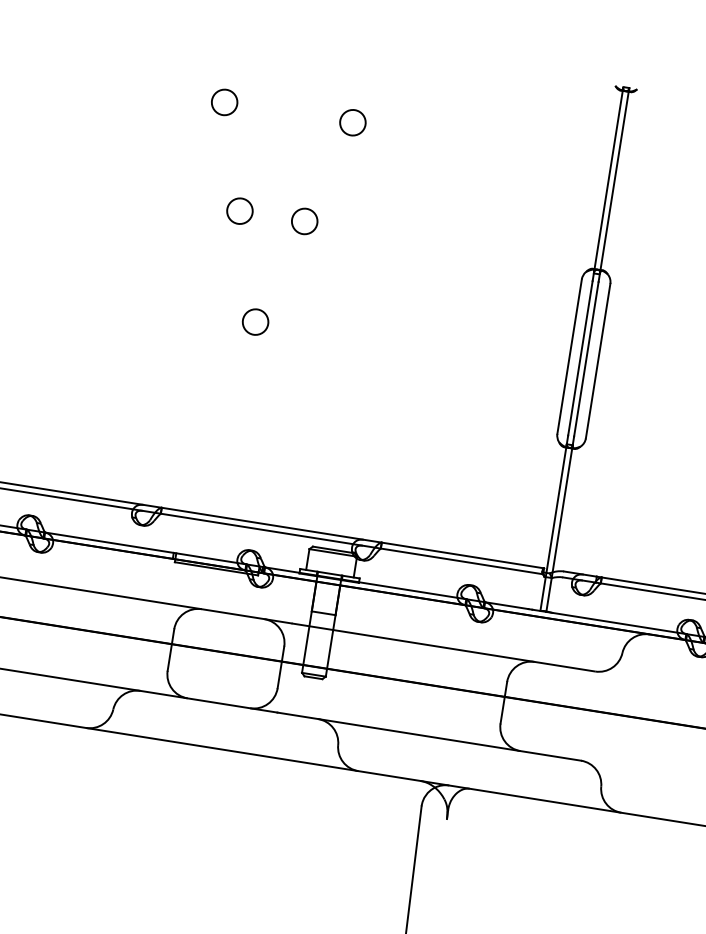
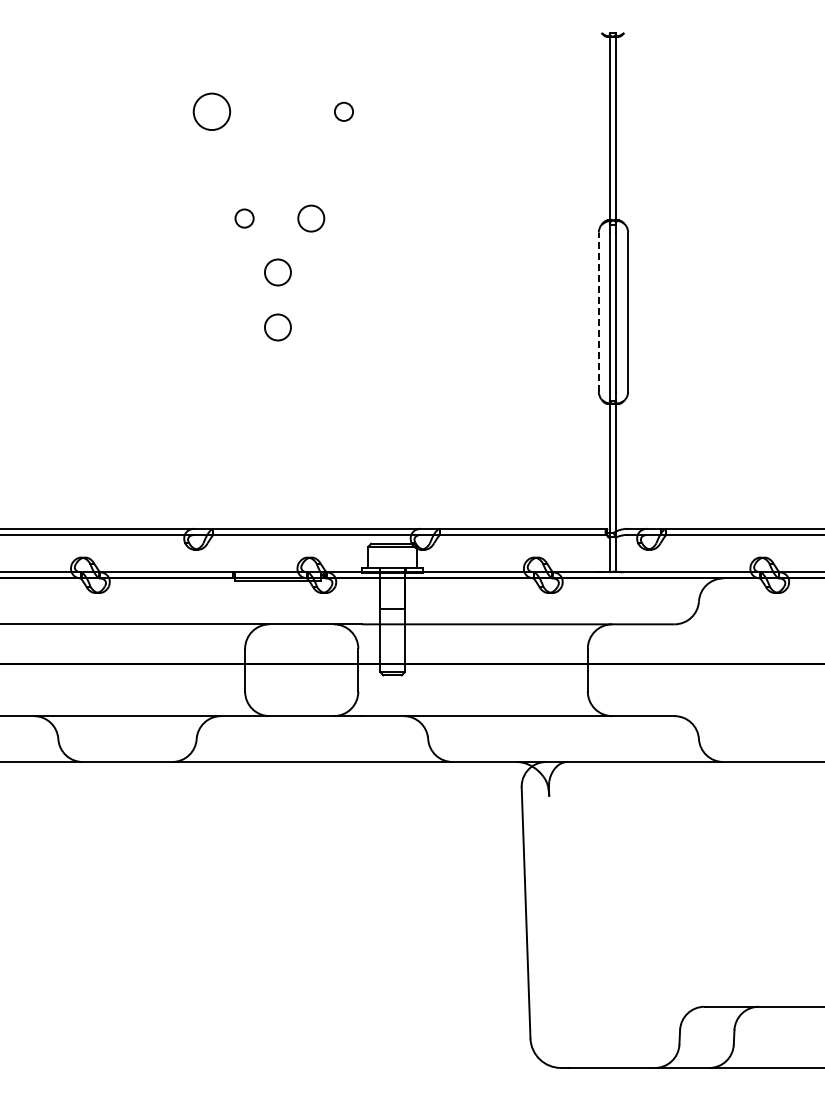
circle: (224, 102) -> (211, 111), size x1.4
circle: (352, 122) -> (343, 111), size x0.7
circle: (239, 211) -> (244, 218), size x0.7
circle: (263, 268) -> (277, 272), added
line: (569, 356) -> (598, 312), solid -> dashed

